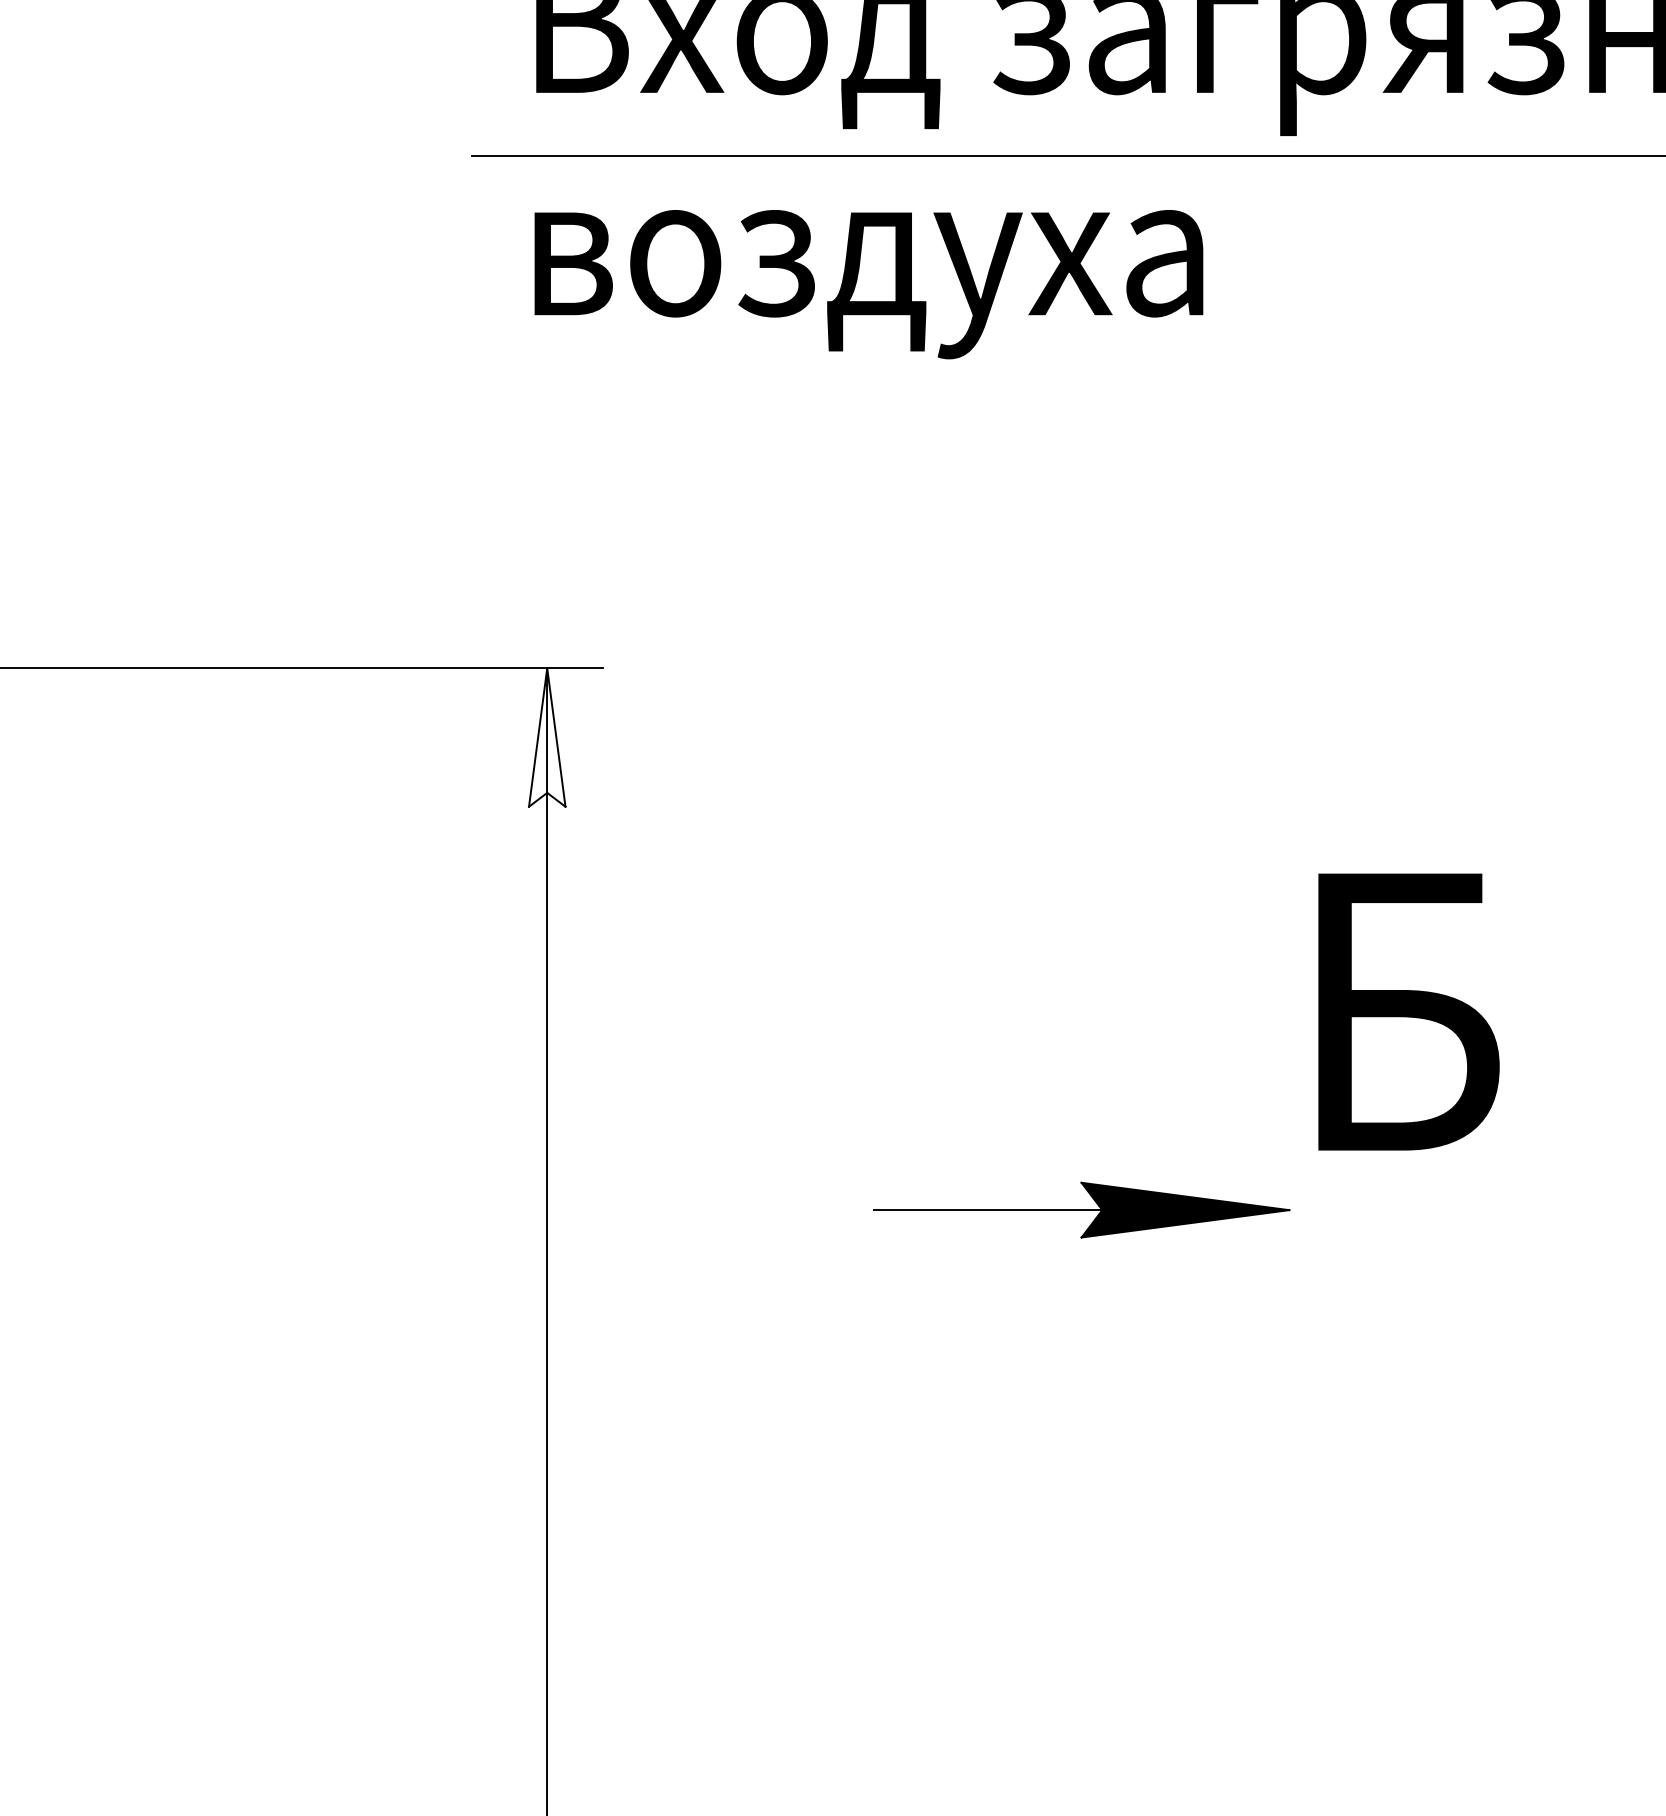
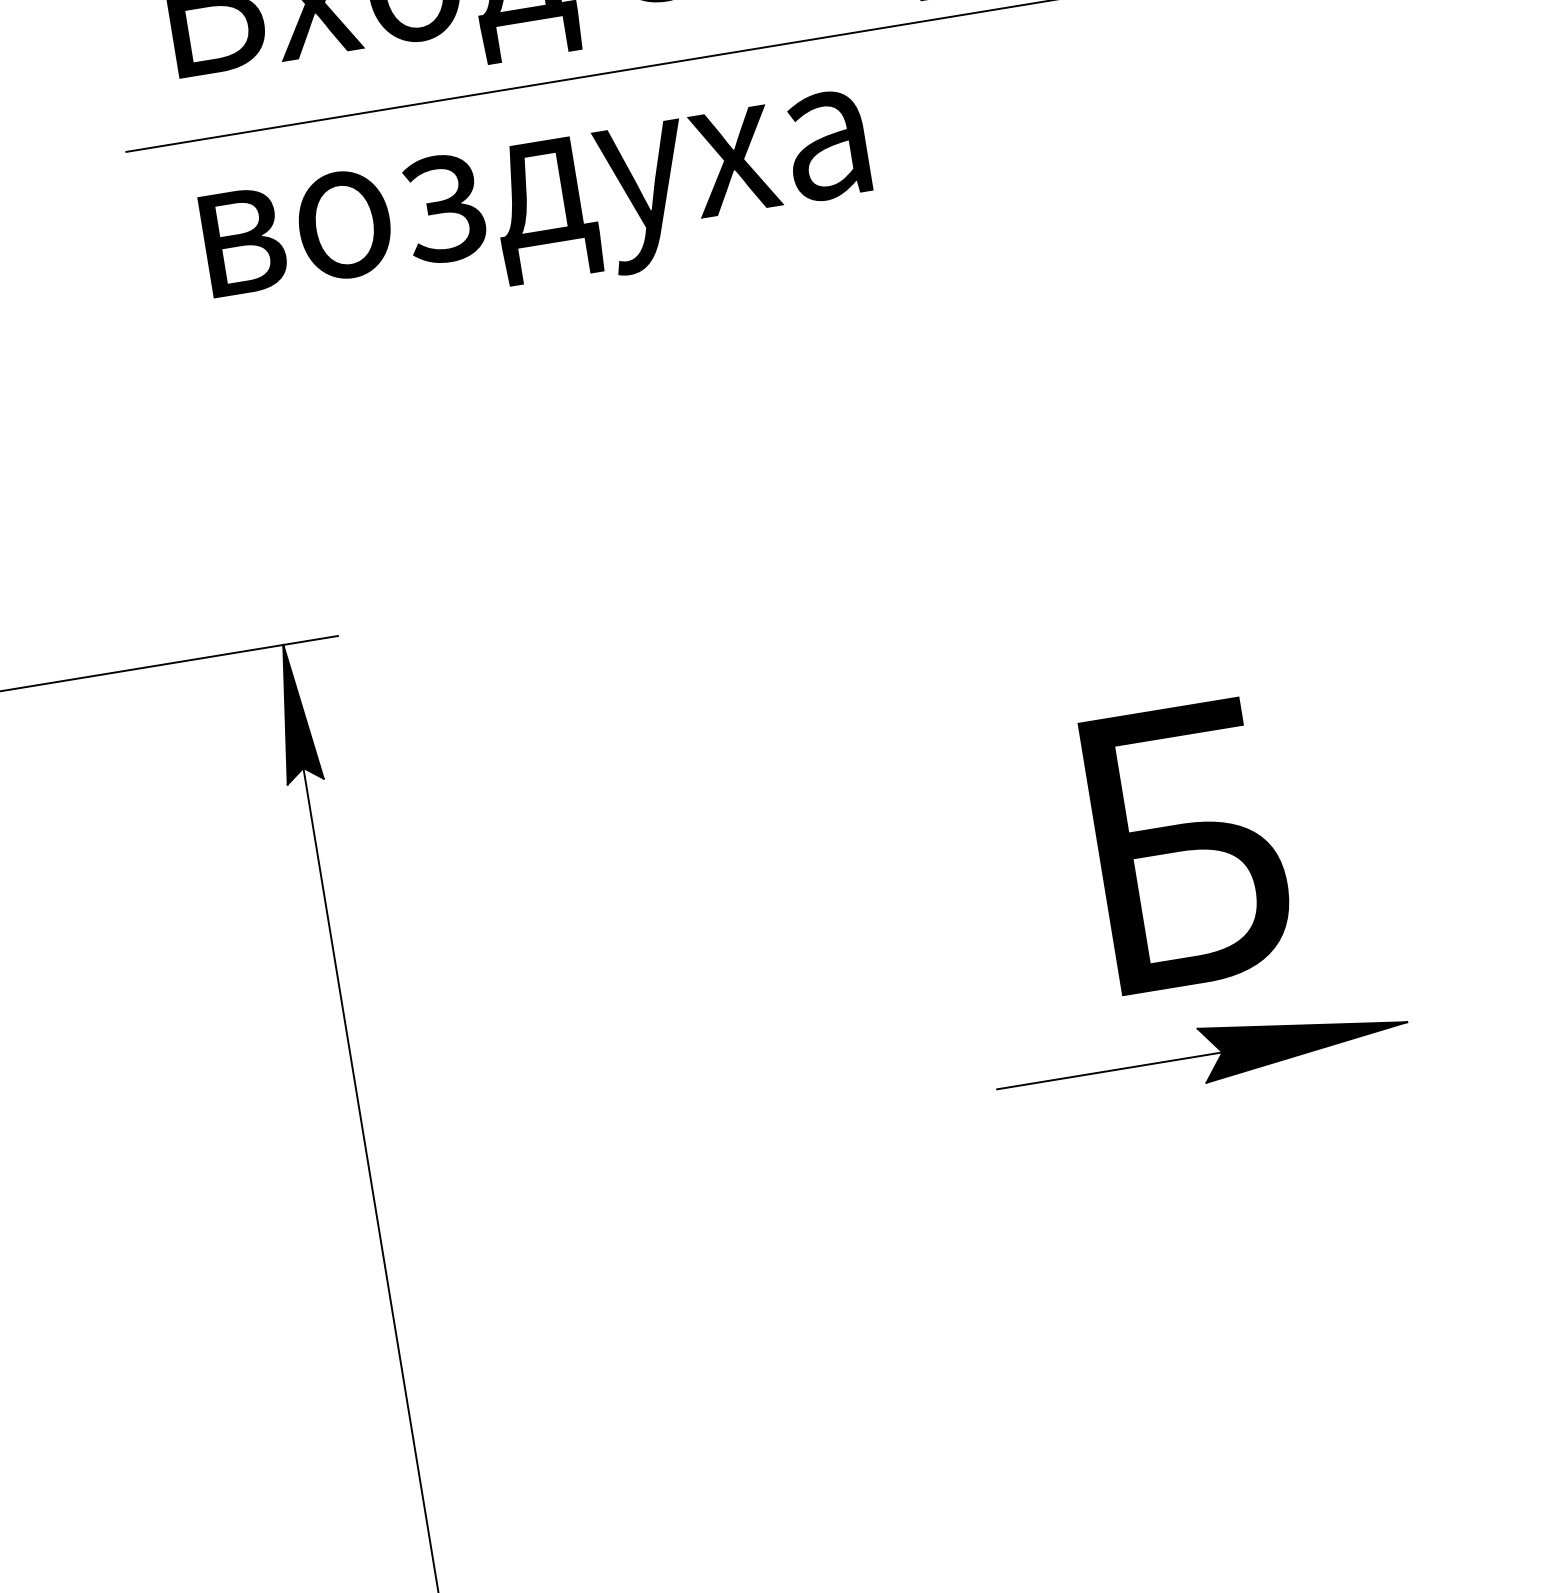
fill: (547, 737) -> (294, 713), added
part: (1081, 1209) -> (1201, 1055), moved

